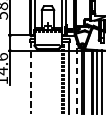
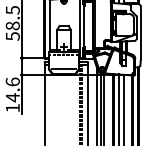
line: (31, 78) -> (45, 105), dashed -> solid
line: (77, 78) -> (96, 105), dashed -> solid

